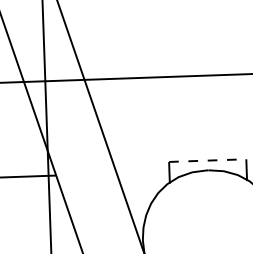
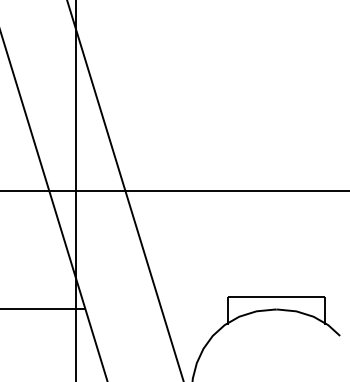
line: (207, 160) -> (276, 297), dashed -> solid

